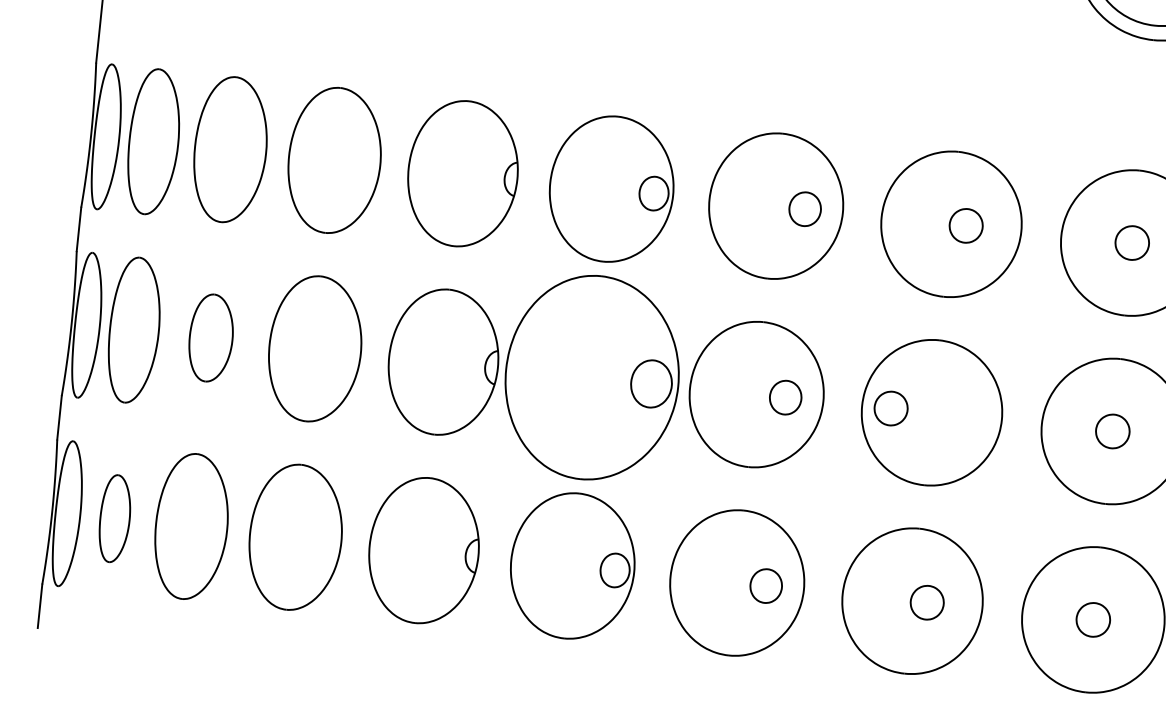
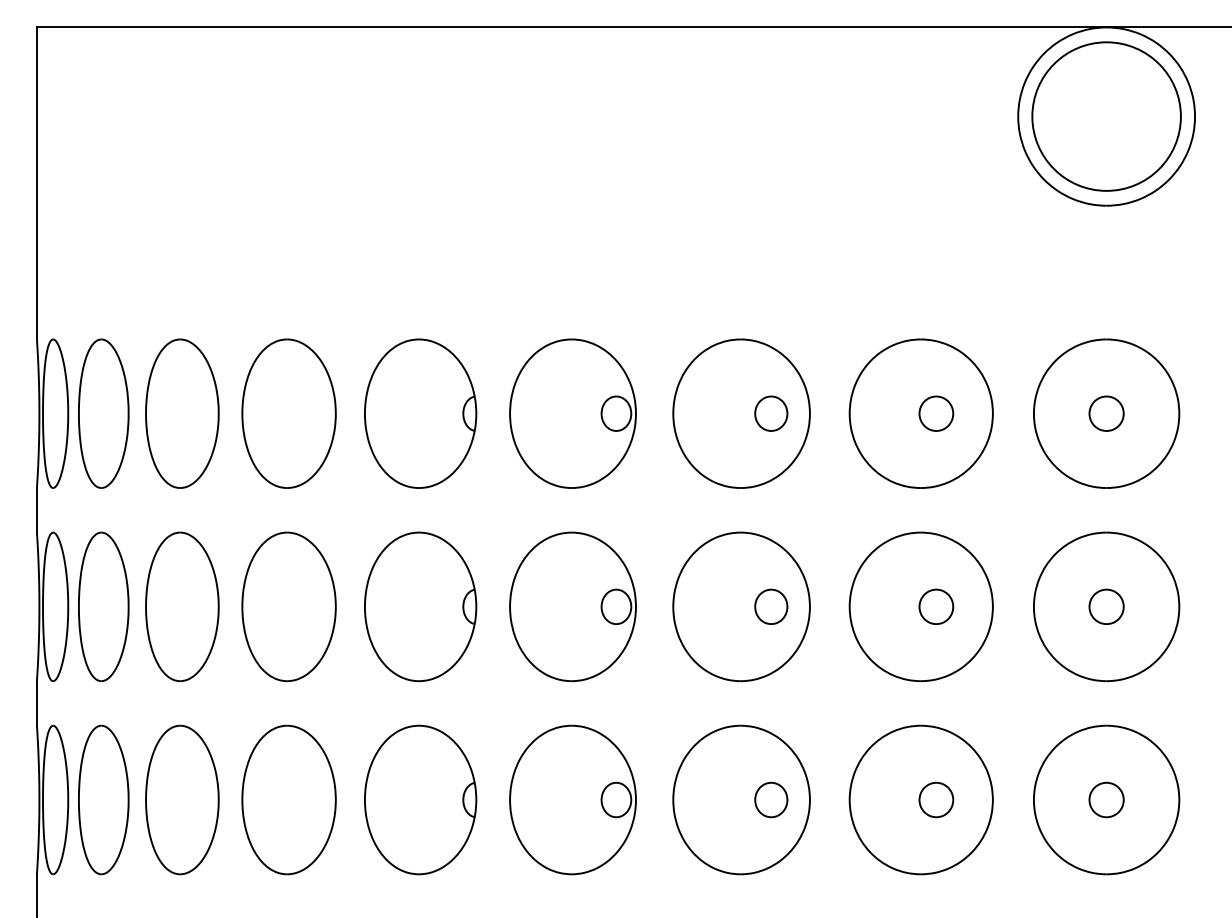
part: (211, 337) -> (182, 606), size x1.67
part: (591, 377) -> (572, 606), size x0.71
part: (891, 408) -> (936, 606), moved
part: (114, 518) -> (103, 799), size x1.67

